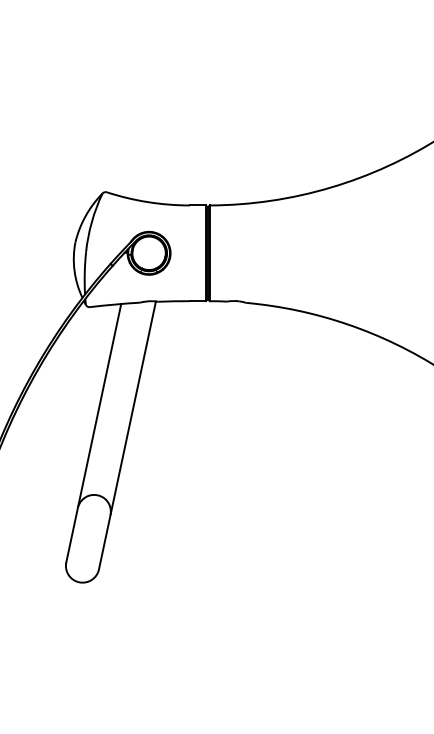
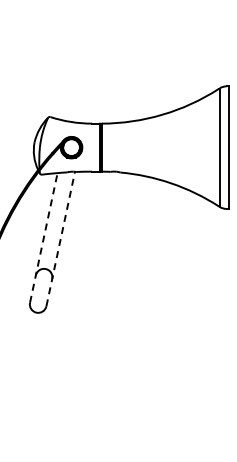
line: (93, 432) -> (43, 237), solid -> dashed
line: (127, 436) -> (60, 239), solid -> dashed

